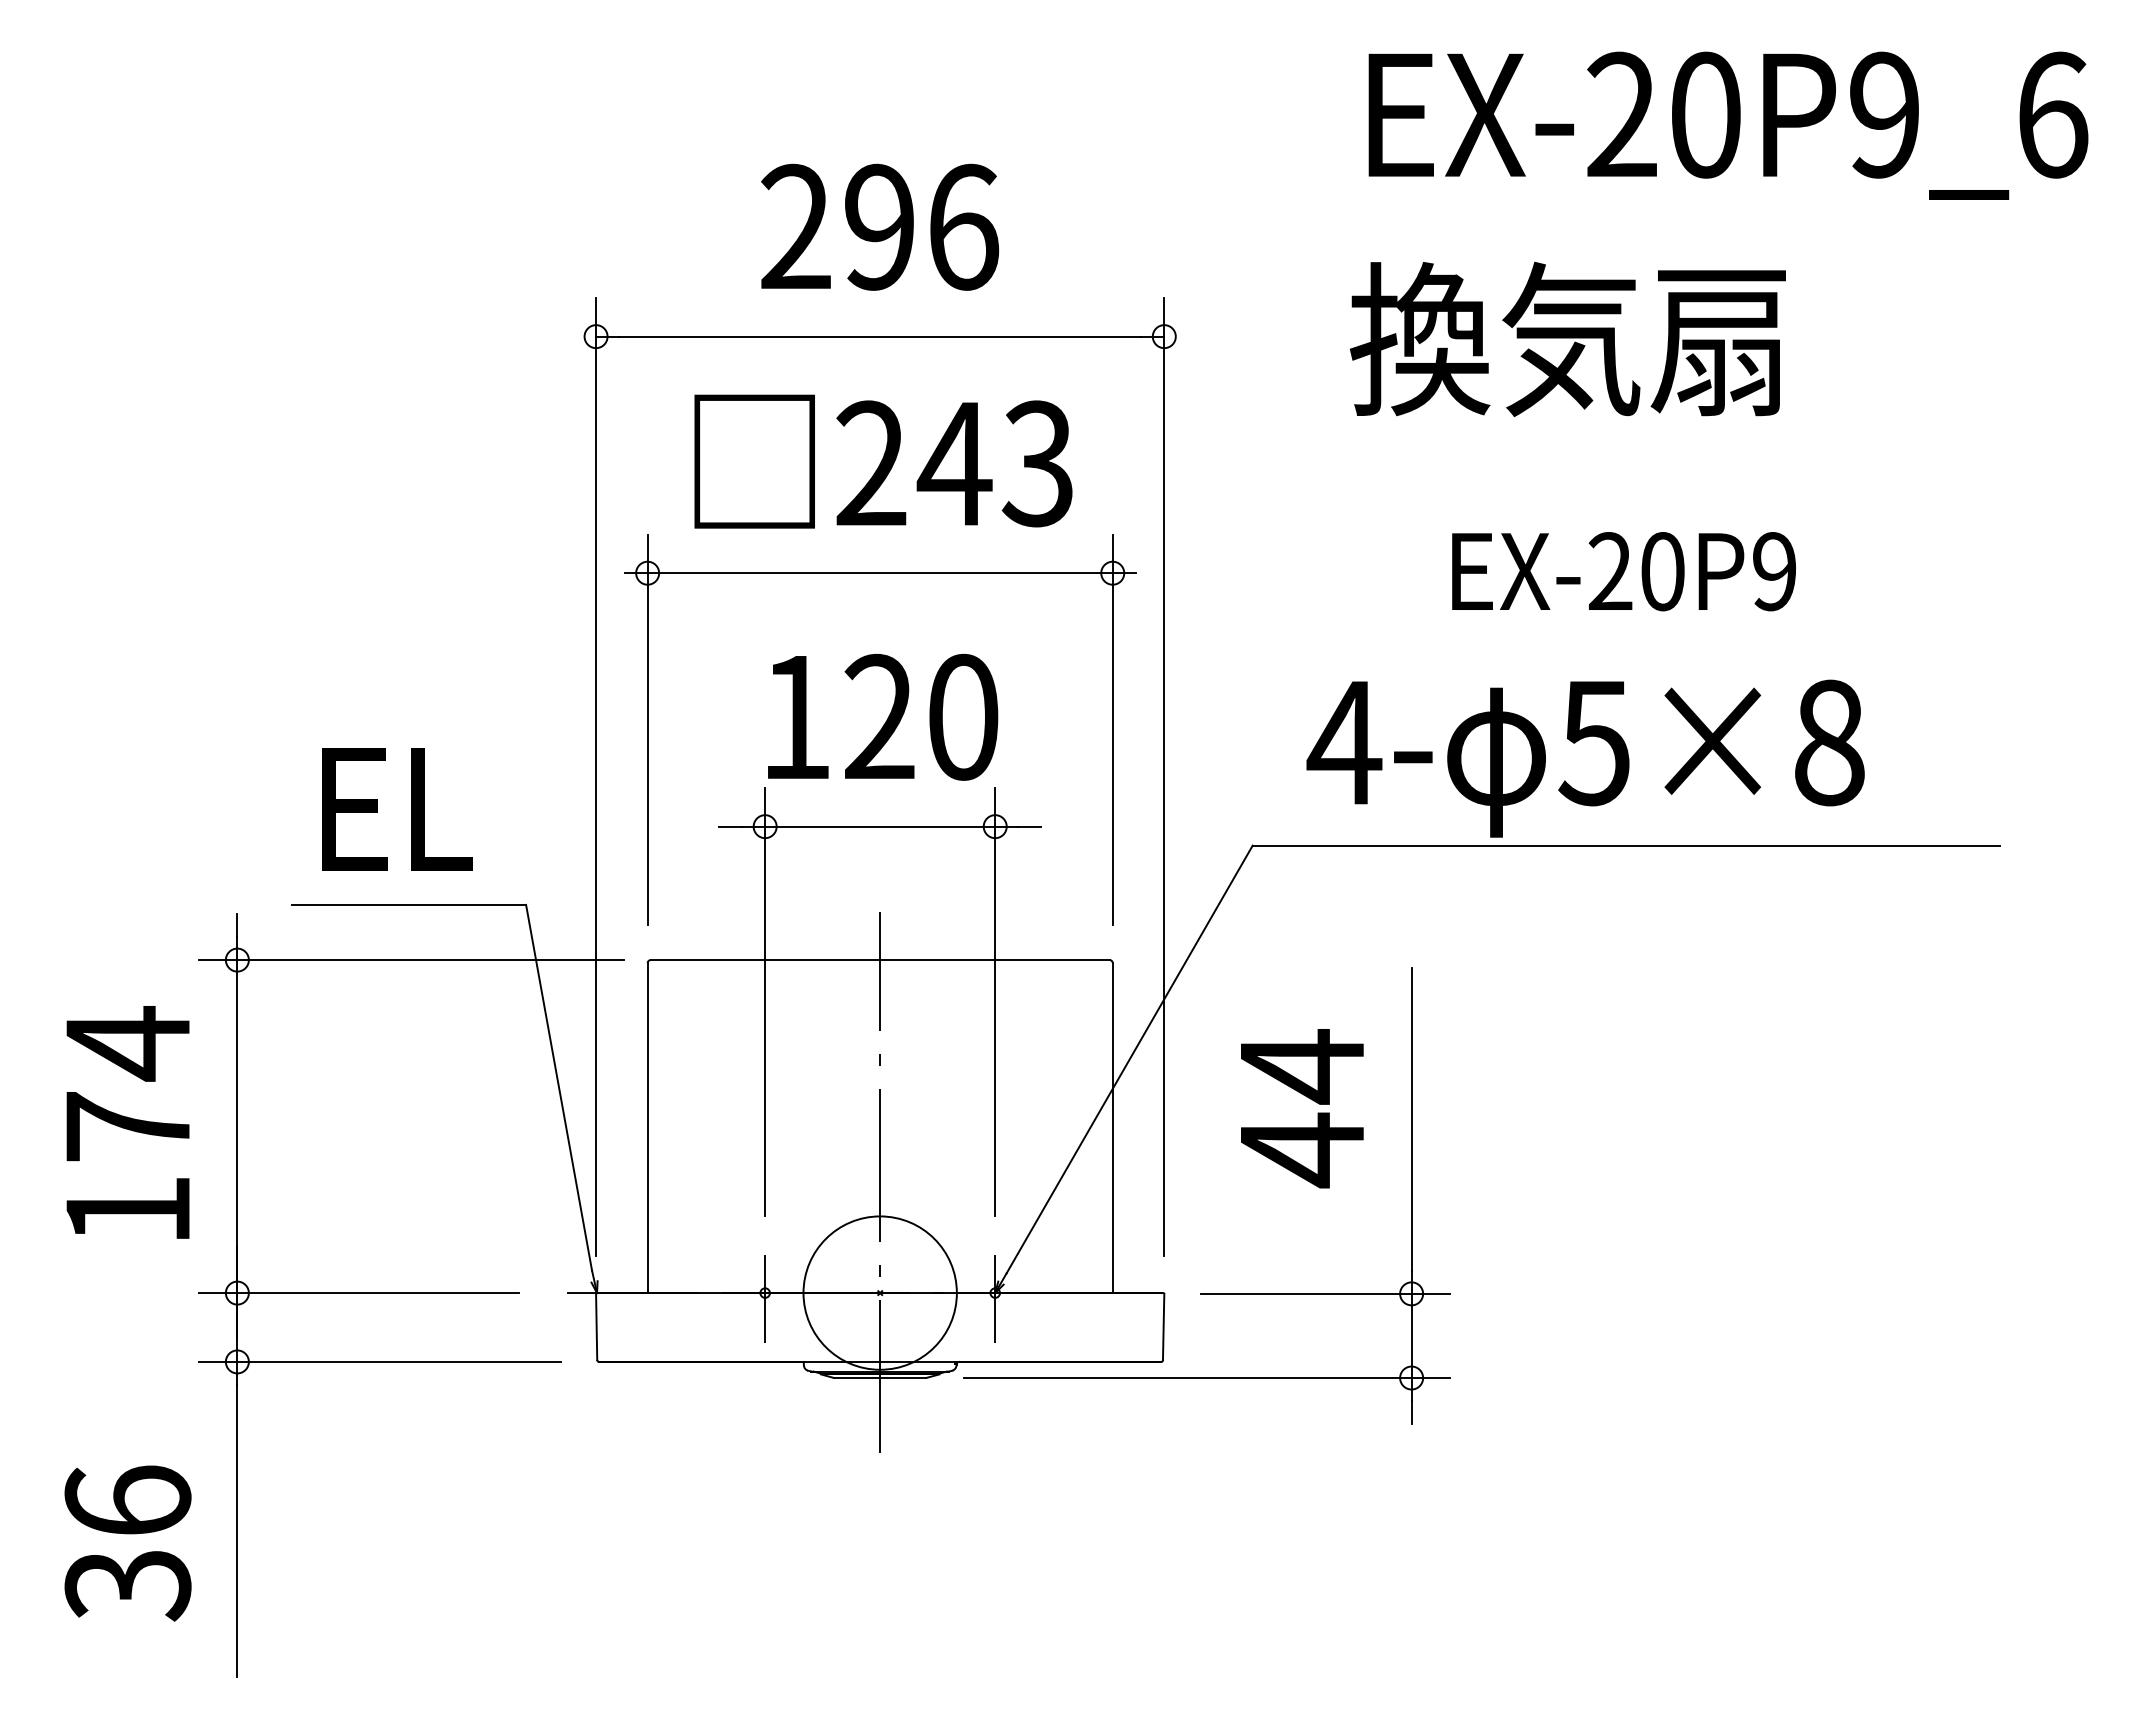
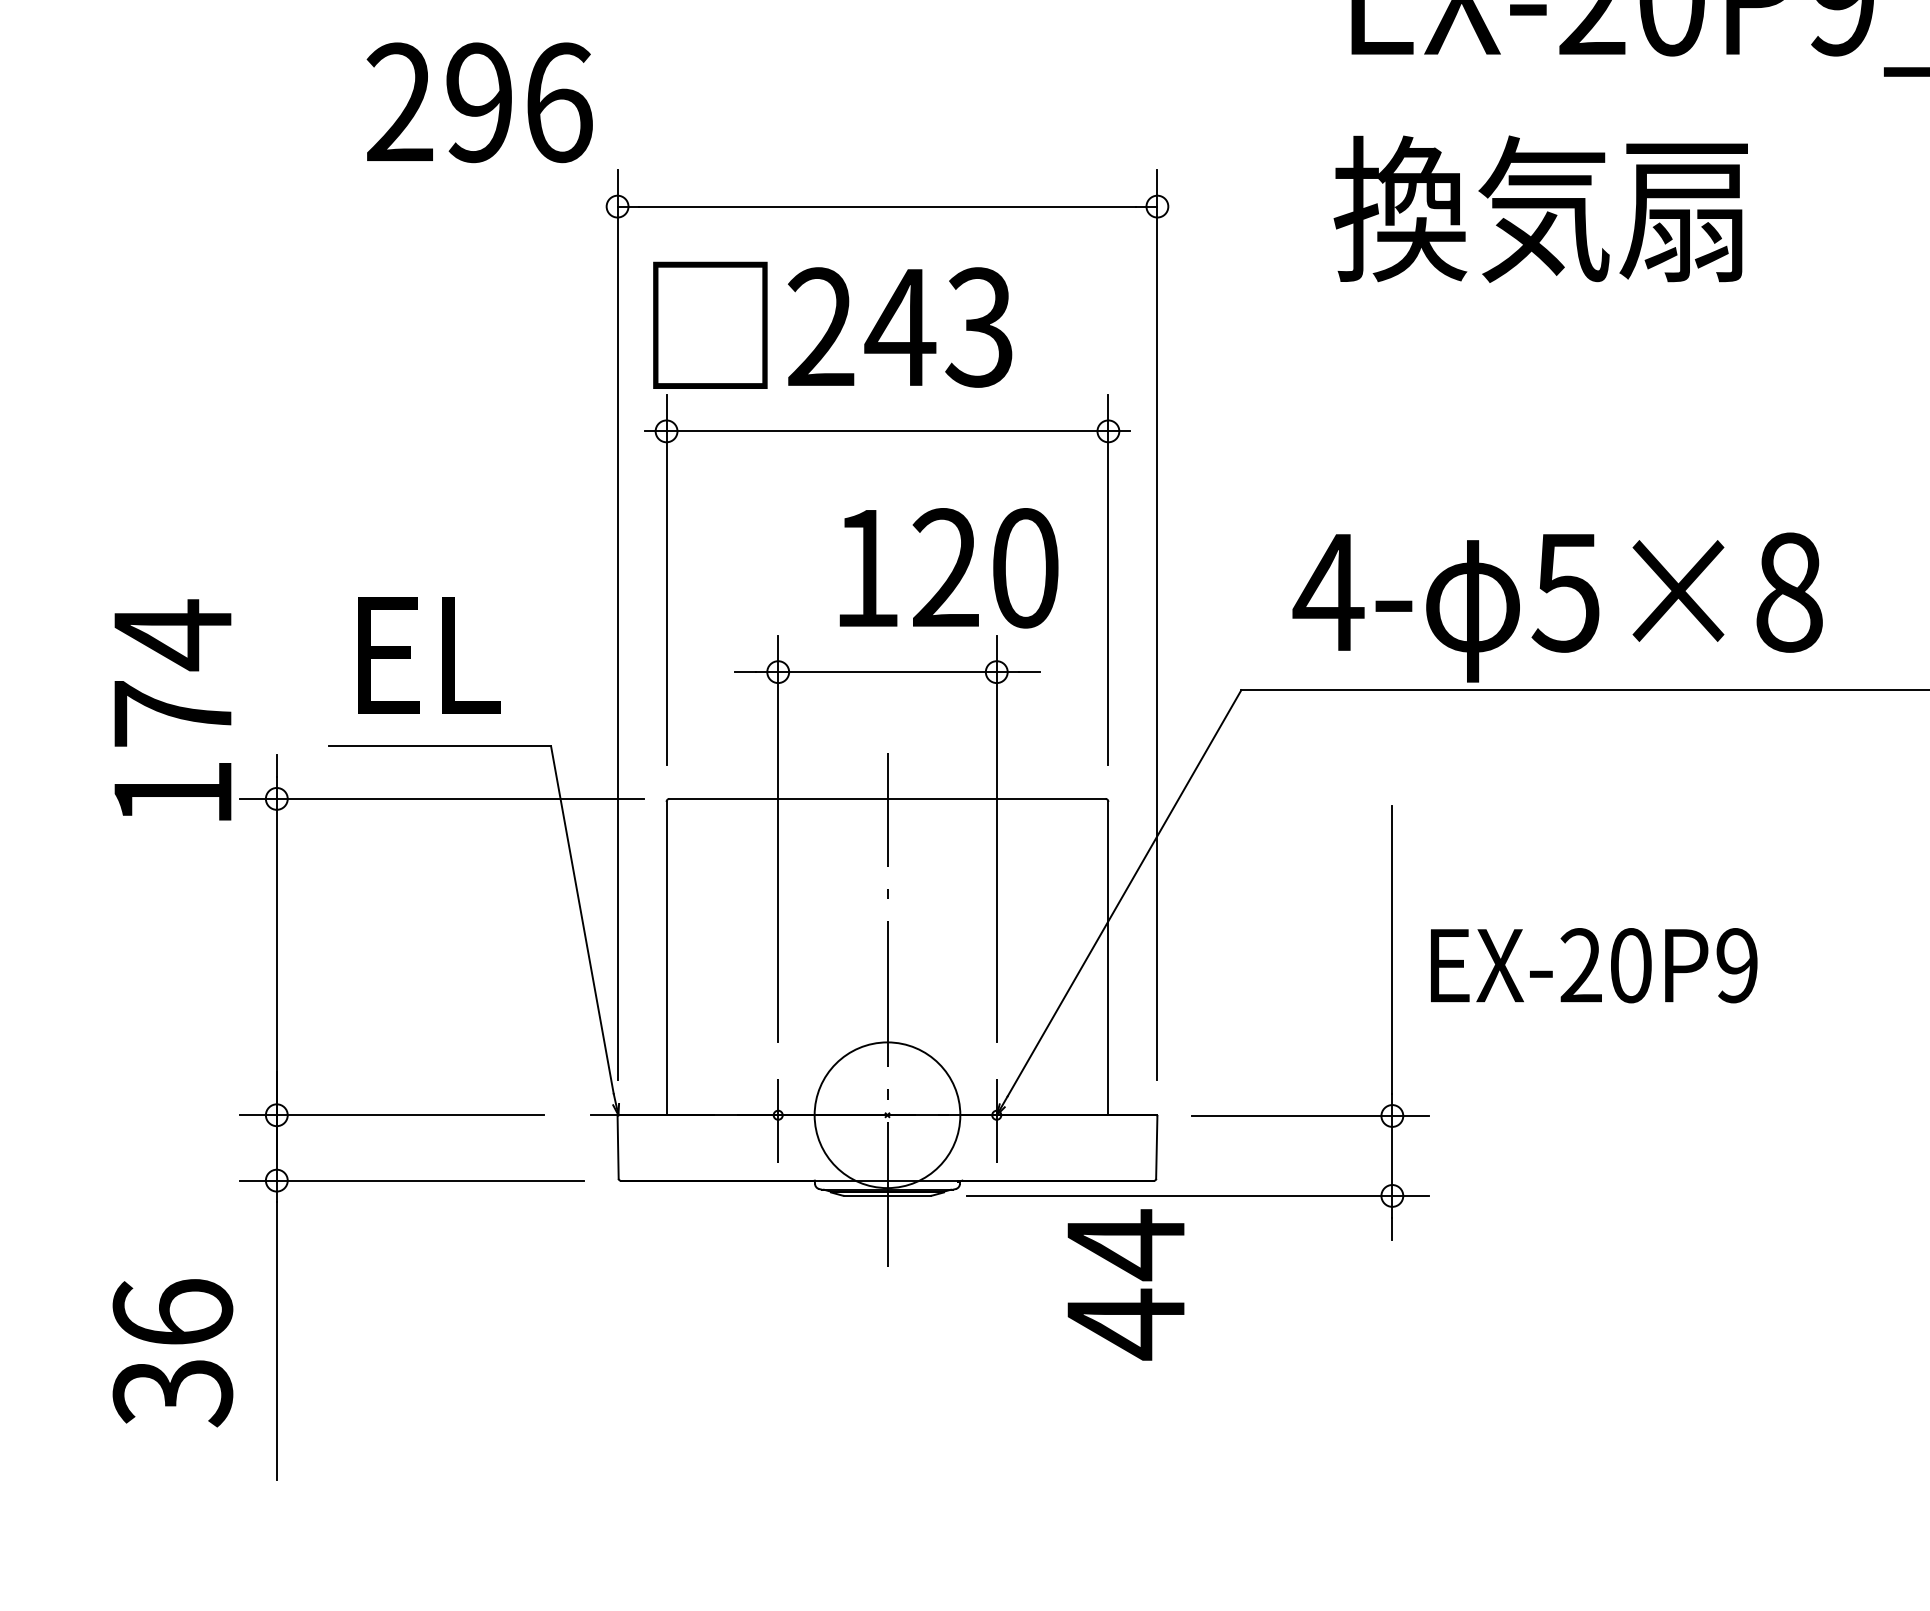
text: (880, 226) -> (480, 101), moved
text: (883, 461) -> (832, 325), moved
text: (1623, 571) -> (1593, 965), moved
text: (883, 716) -> (949, 567), moved
text: (1302, 1108) -> (1126, 1284), moved
text: (127, 1122) -> (172, 709), moved

